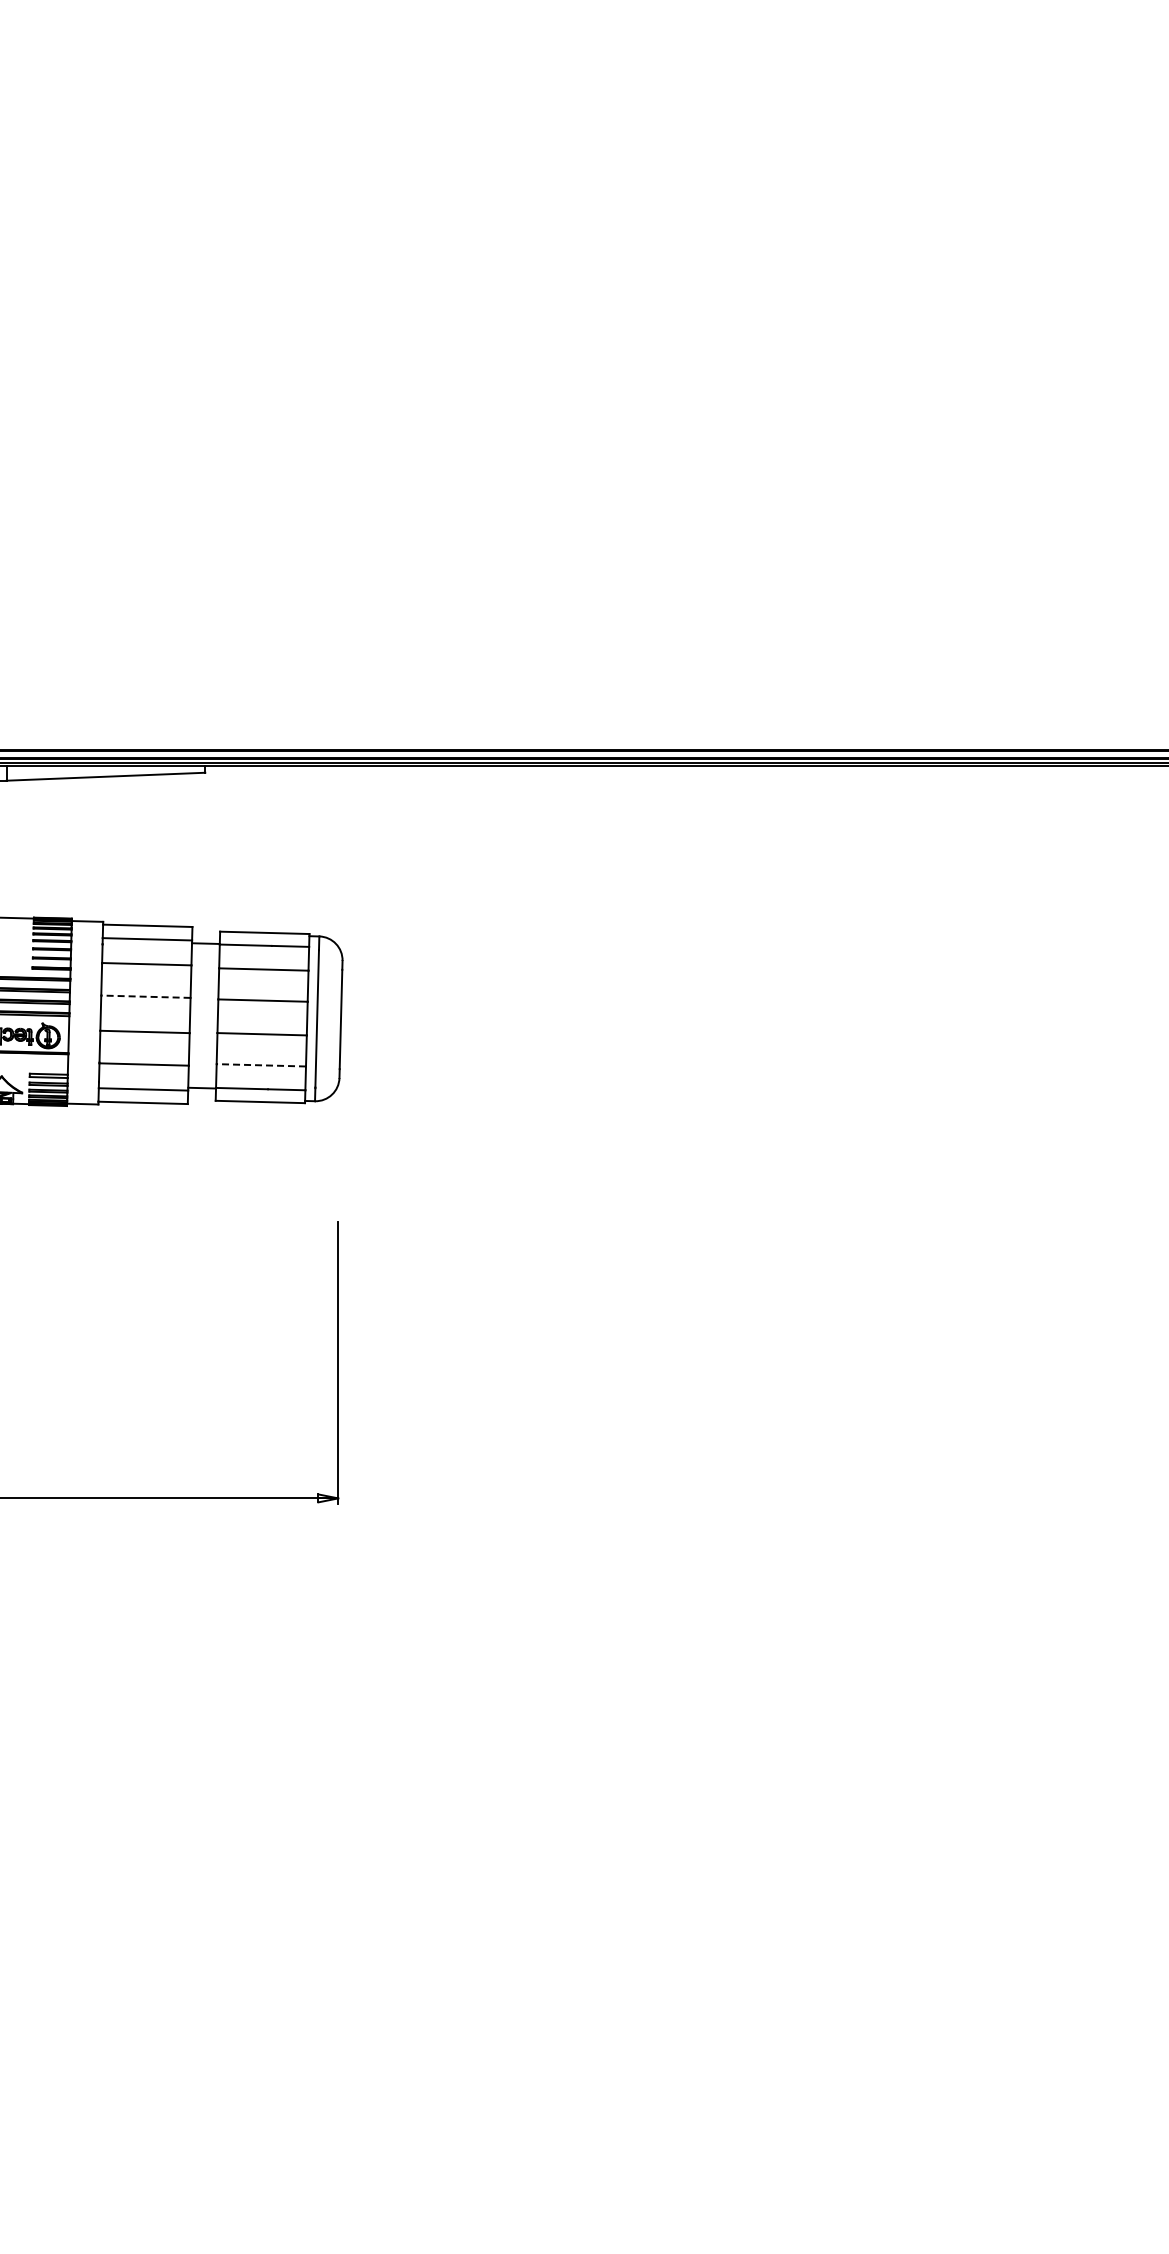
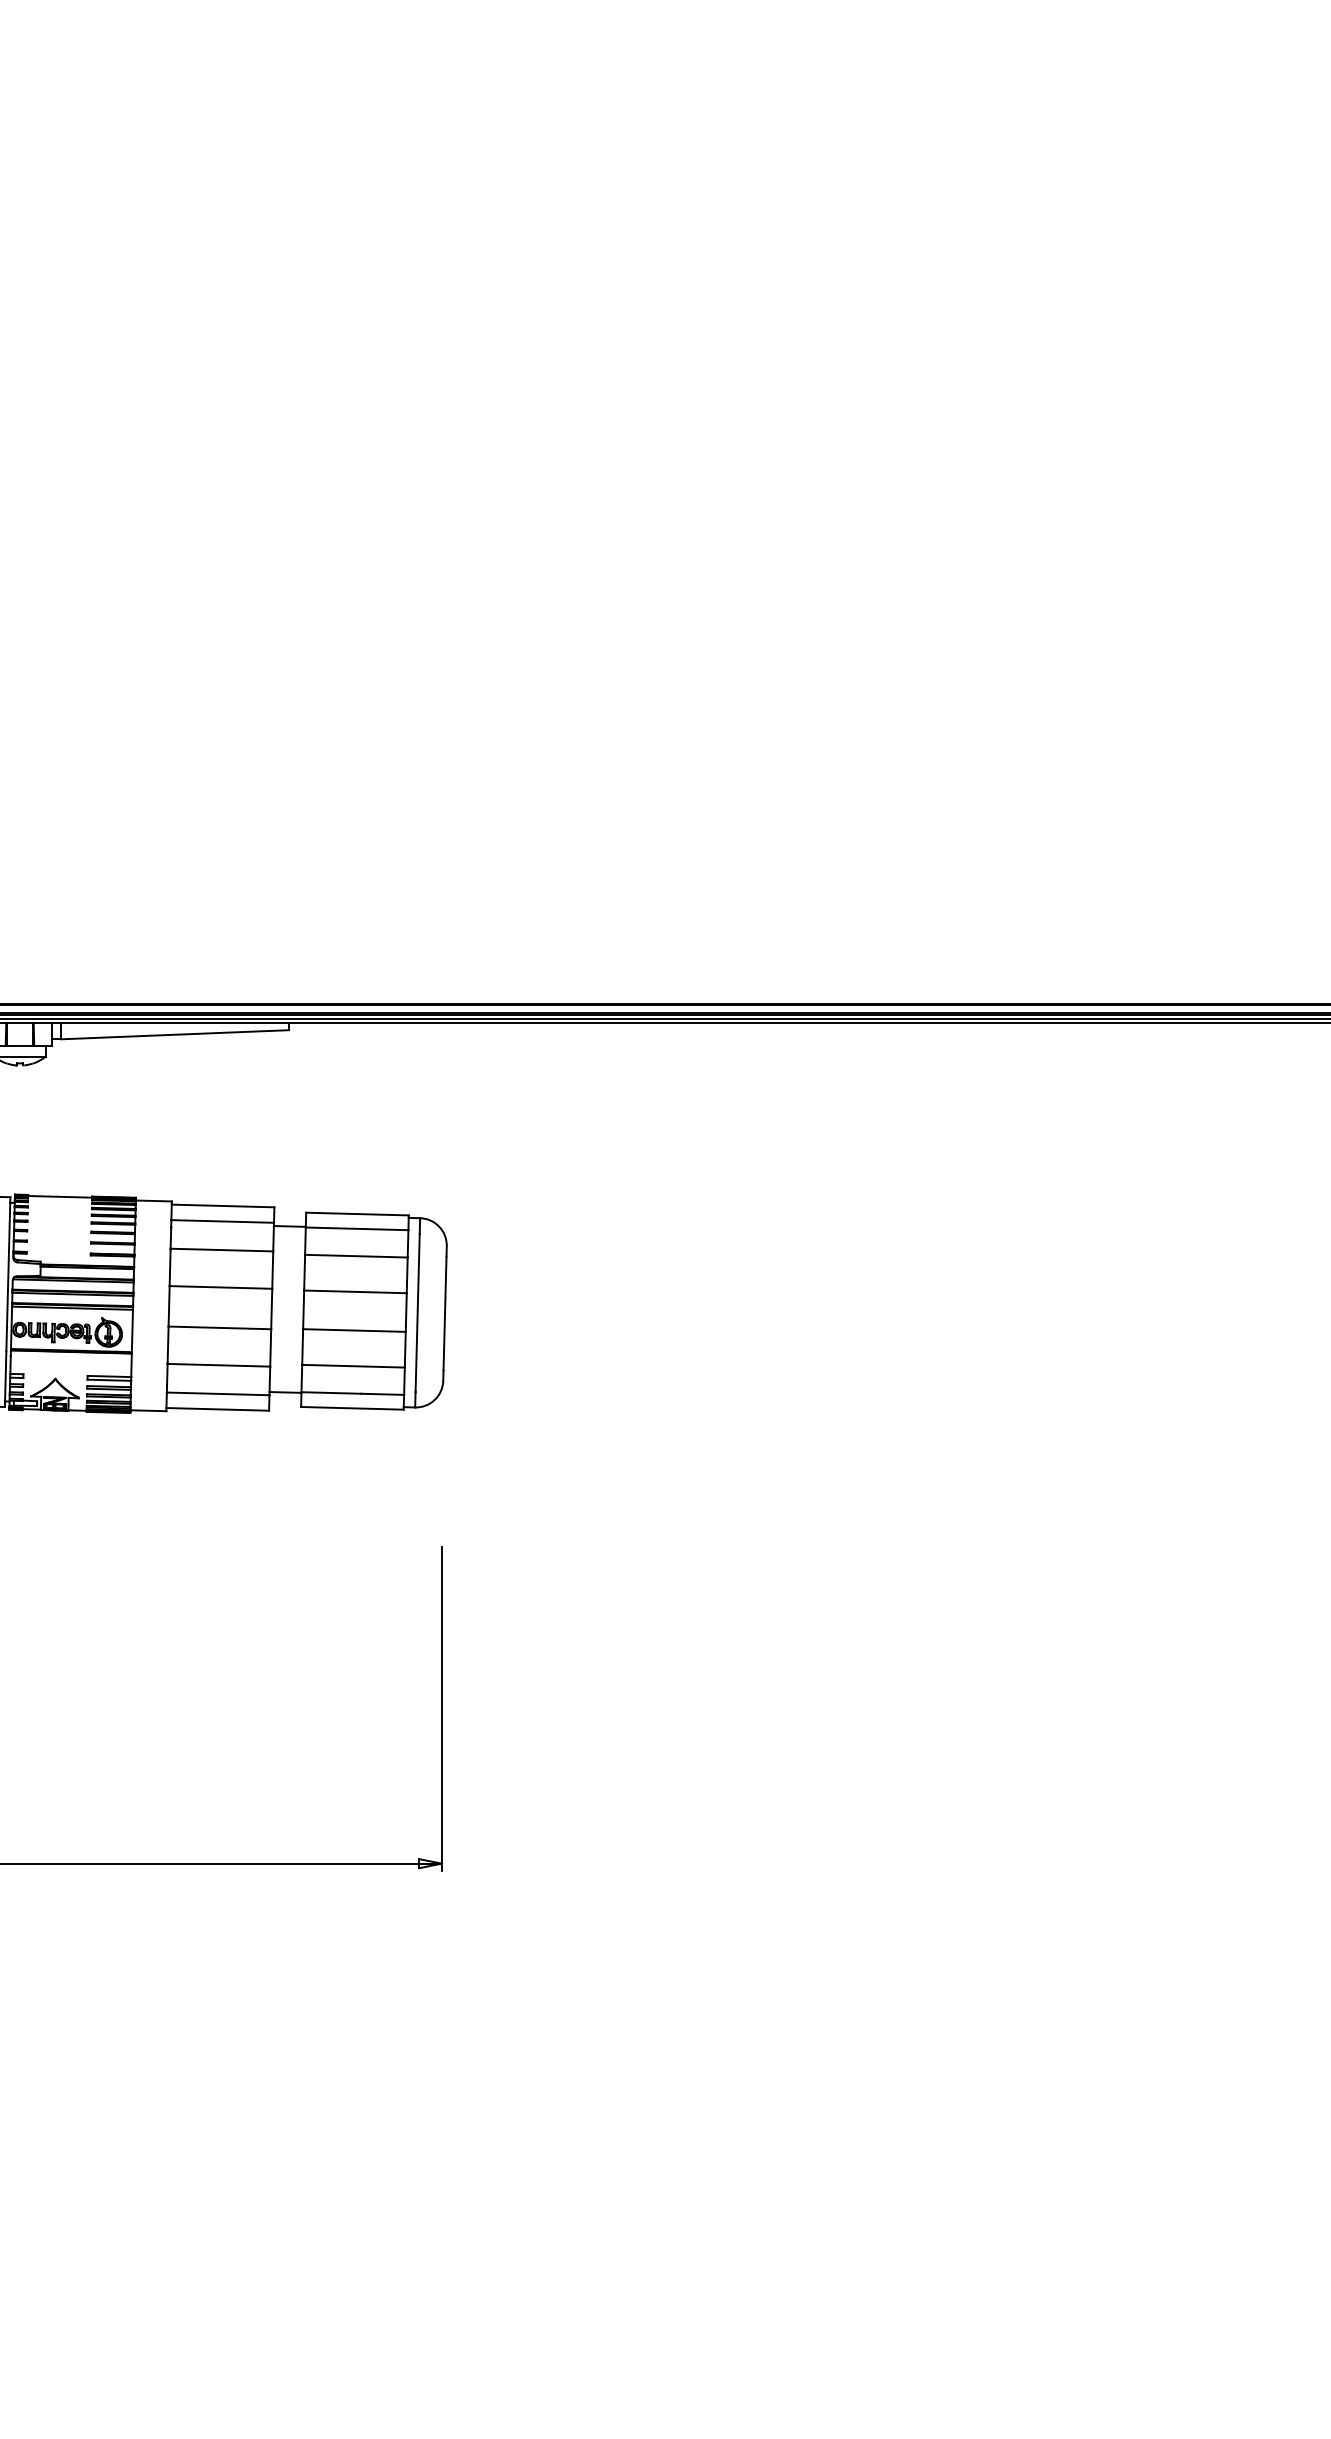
line: (145, 996) -> (220, 1287), dashed -> solid
line: (261, 1065) -> (353, 1366), dashed -> solid

